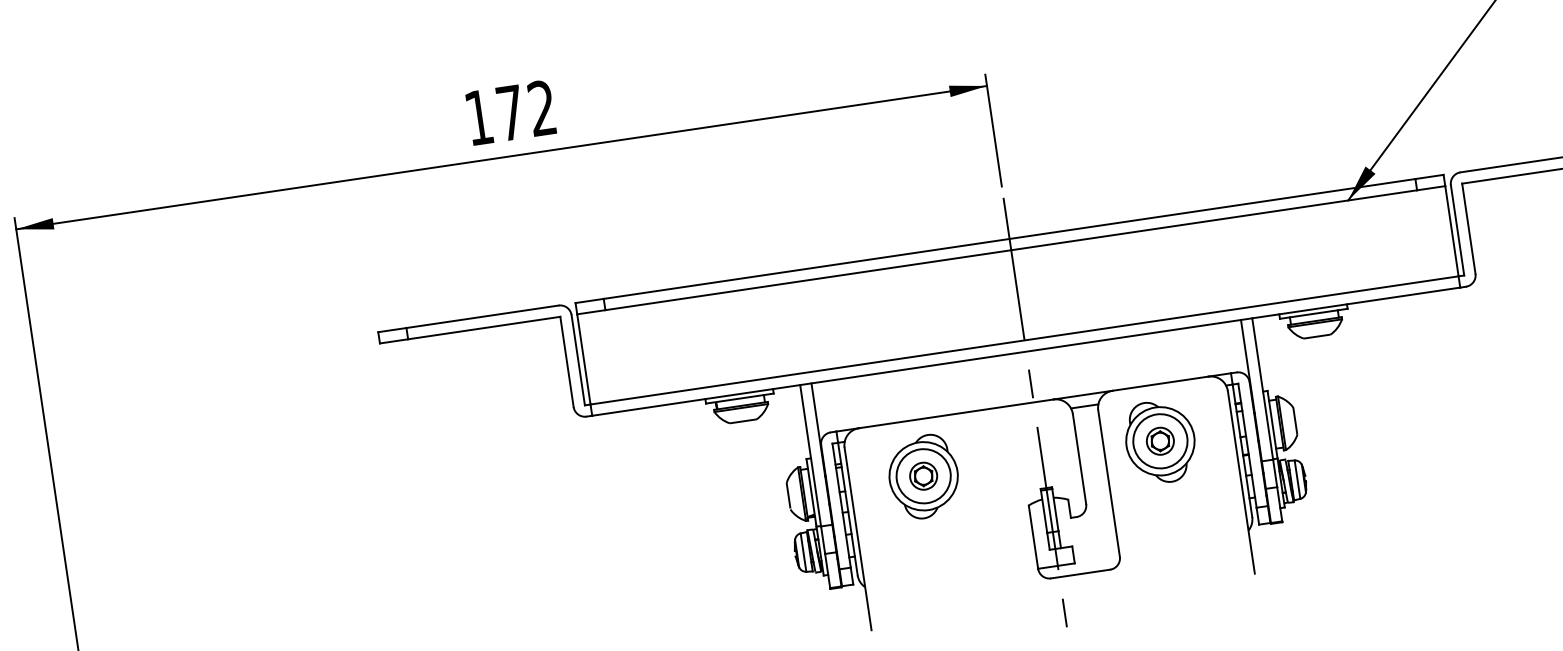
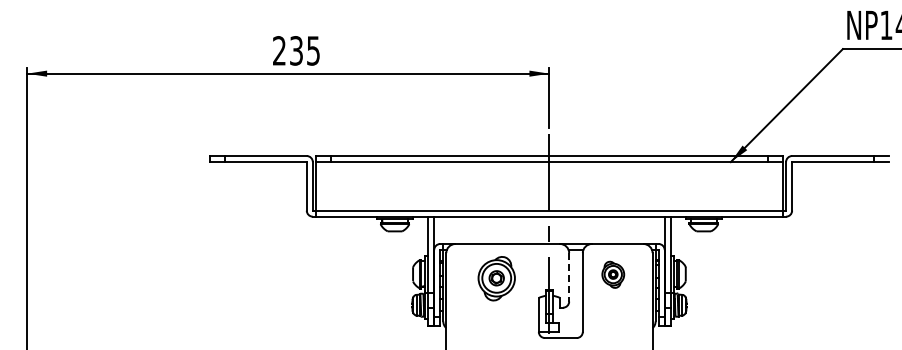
text: (510, 112) -> (296, 50), 172 -> 235
part: (1161, 441) -> (613, 274), size x0.6
line: (1080, 459) -> (569, 277), solid -> dashed
part: (923, 476) -> (496, 278), moved

